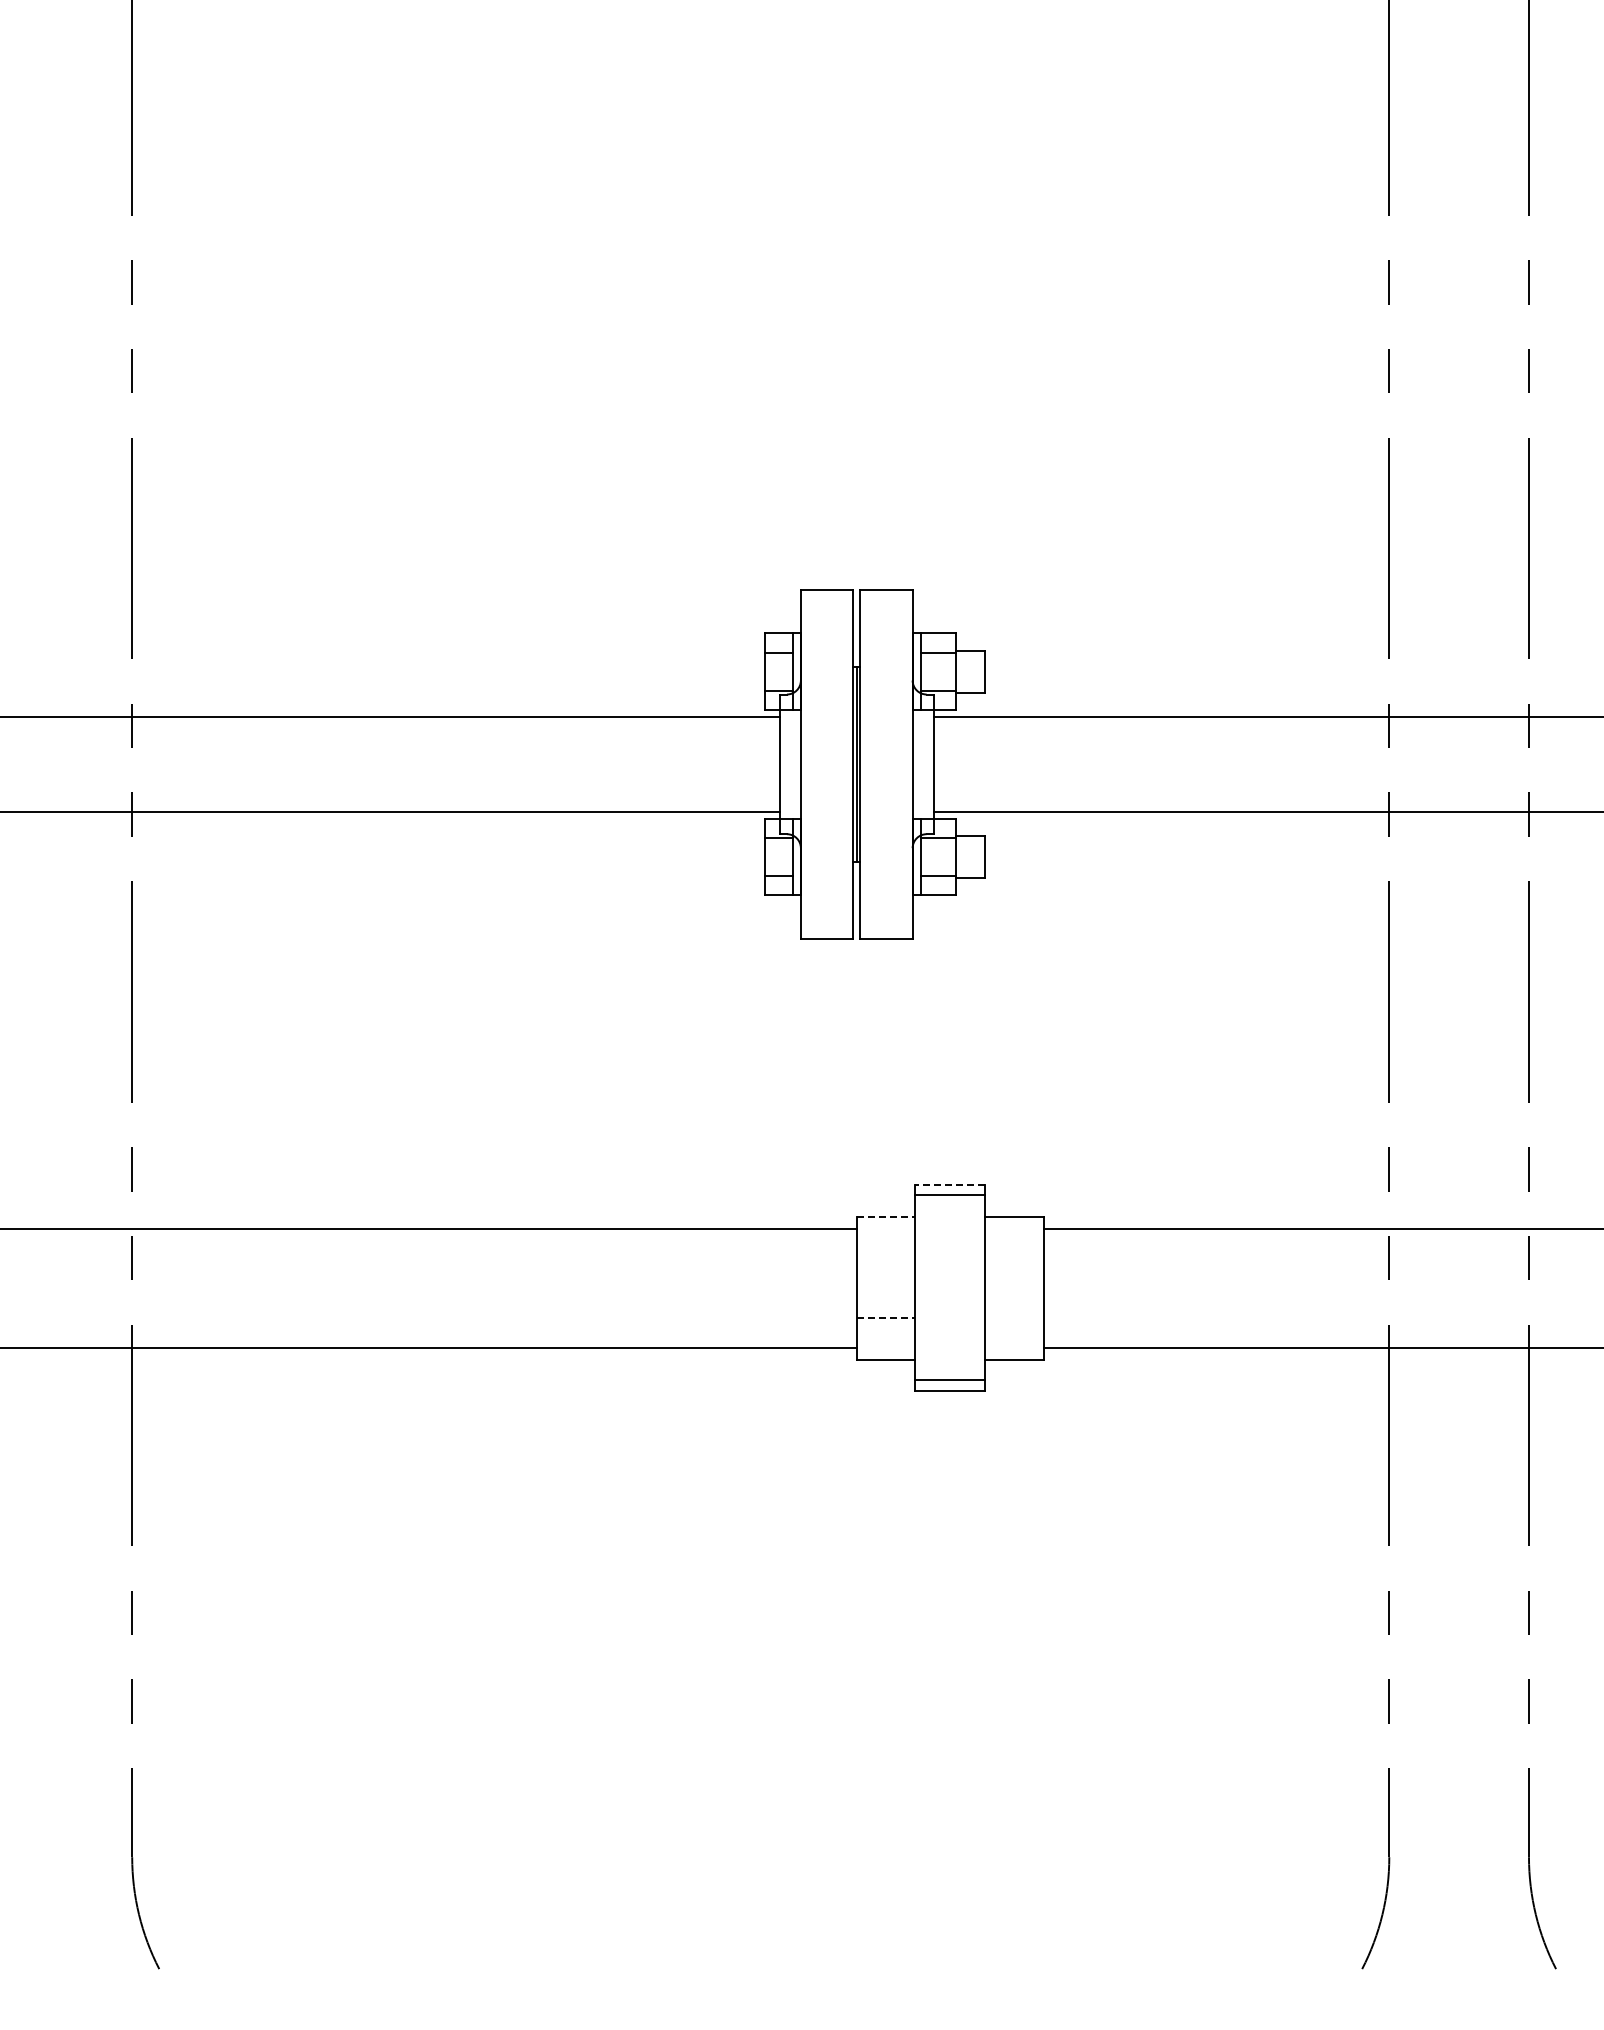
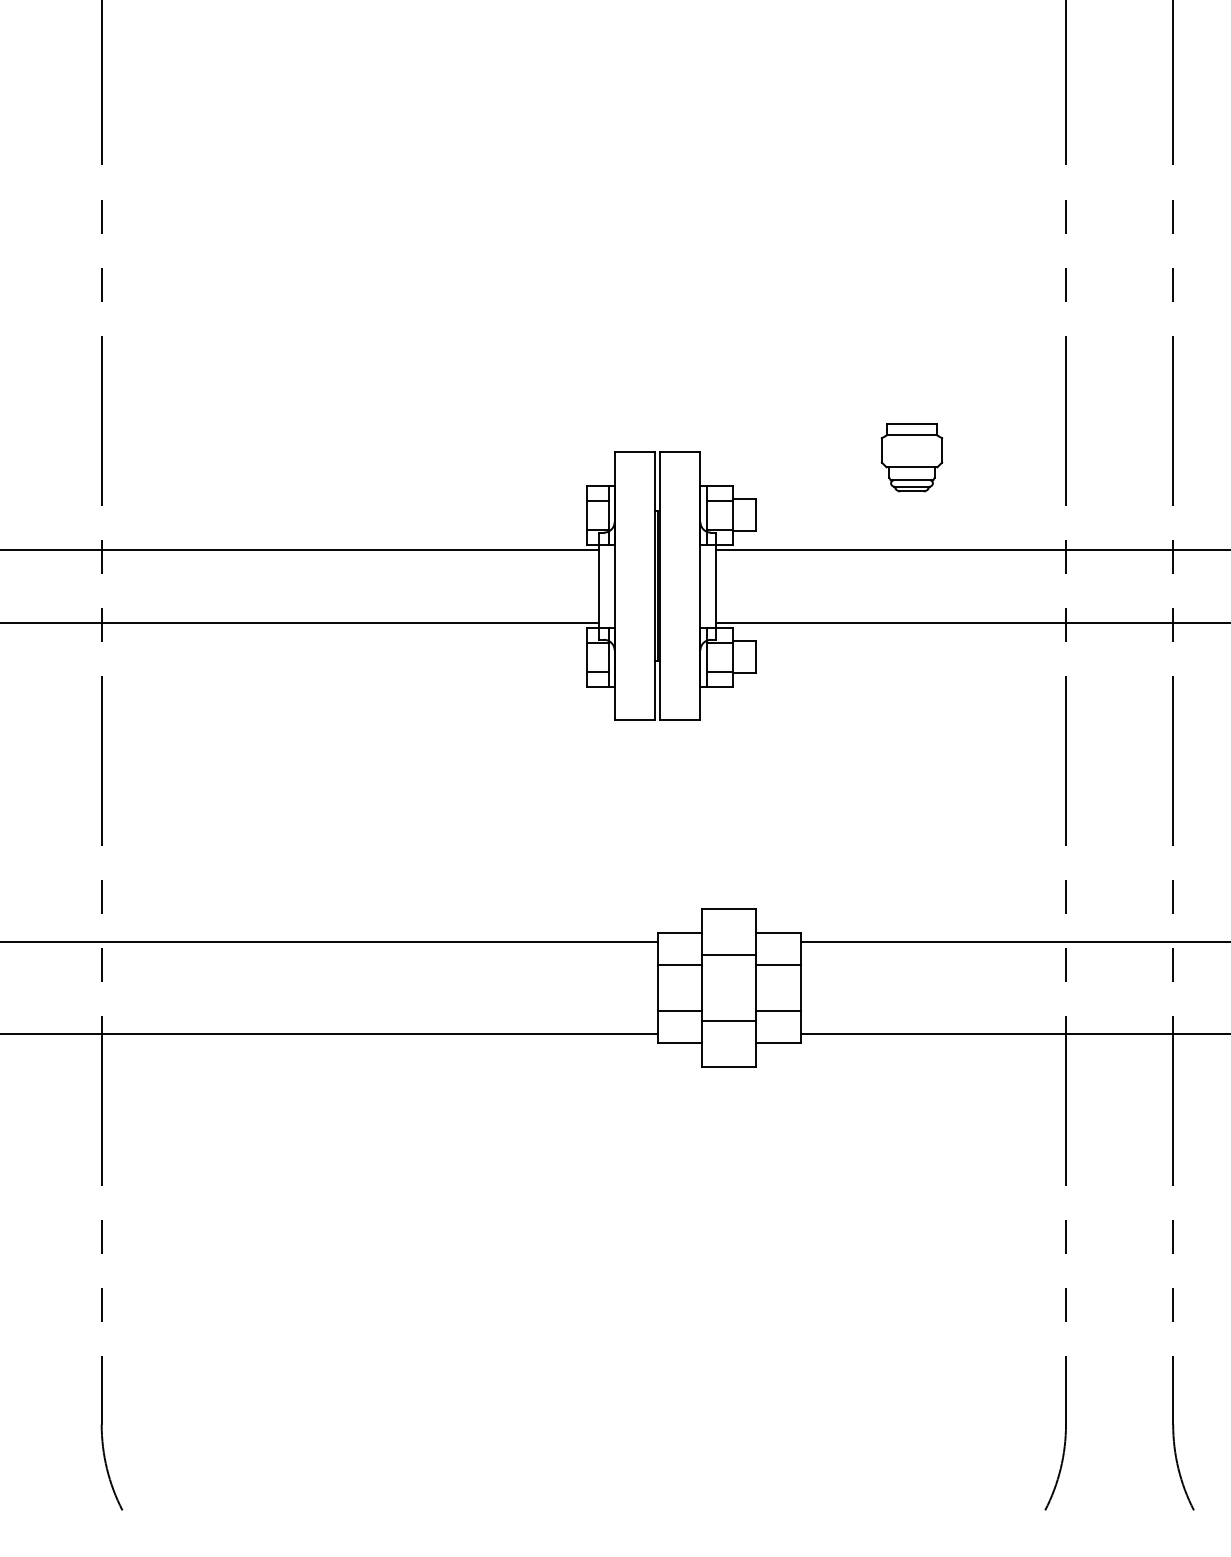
part: (1188, 596) -> (911, 457), added
line: (950, 1185) -> (729, 909), dashed -> solid
line: (950, 1195) -> (729, 955), moved
line: (886, 1216) -> (680, 933), dashed -> solid
line: (885, 1258) -> (679, 965), added
line: (1014, 1258) -> (778, 965), added
line: (886, 1317) -> (680, 1010), dashed -> solid
line: (1014, 1317) -> (778, 1010), added
line: (950, 1379) -> (729, 1020), moved

